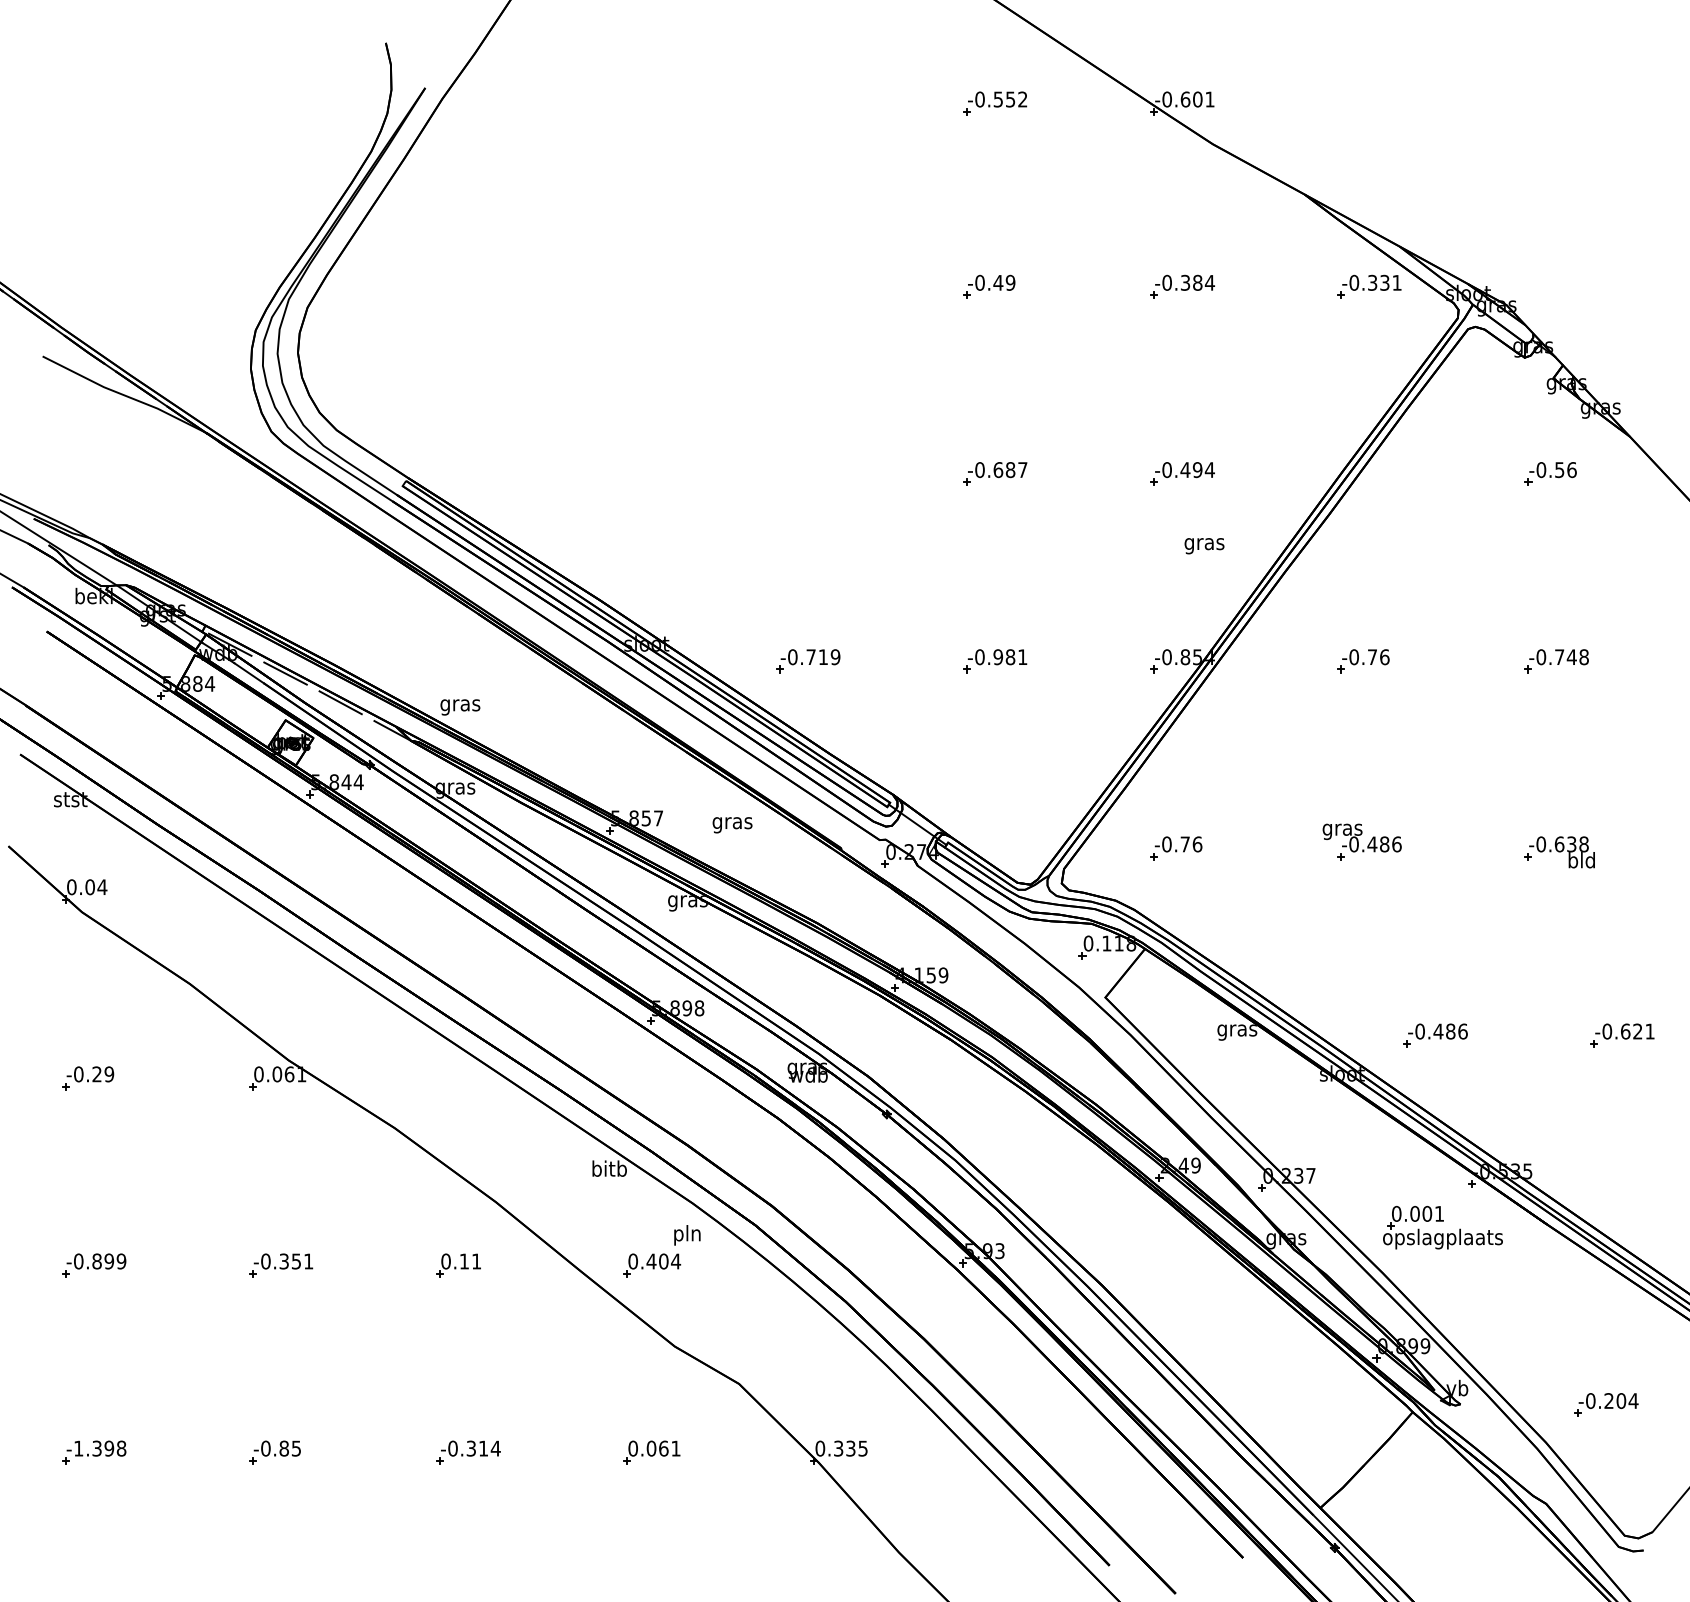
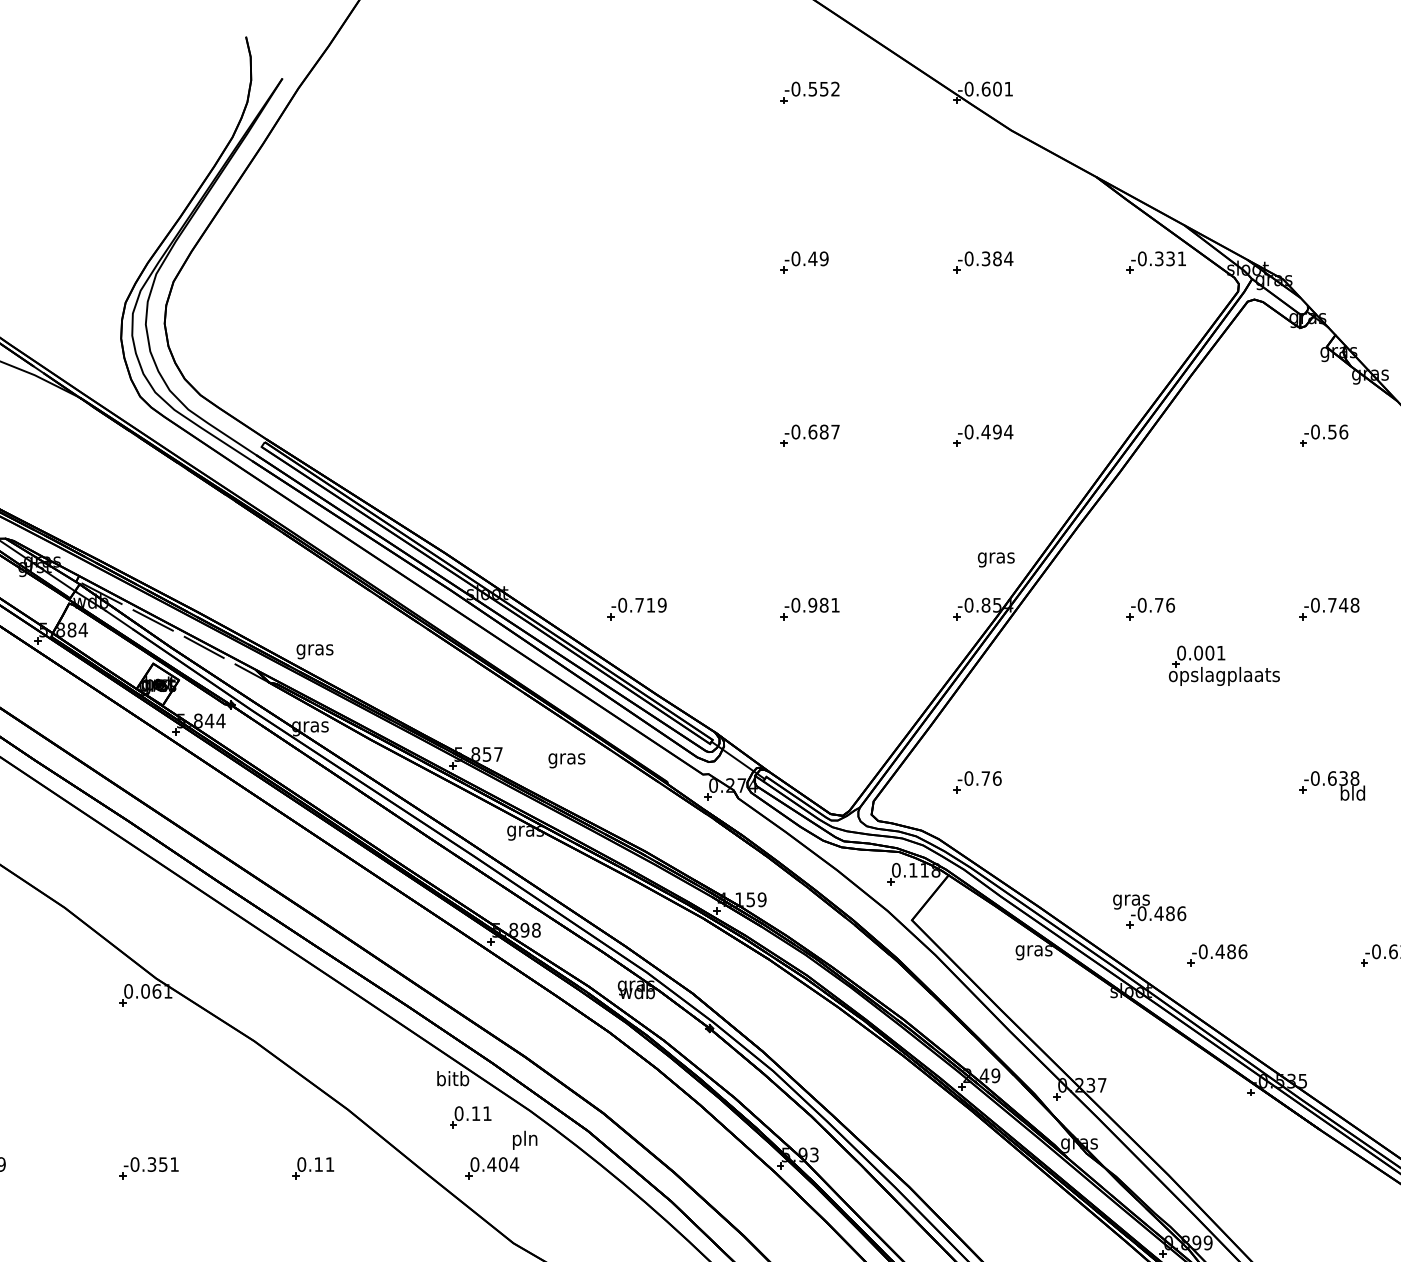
text: (1204, 546) -> (996, 560), moved
part: (1361, 841) -> (1148, 910), moved
part: (628, 1210) -> (470, 1117), added
part: (1442, 1227) -> (1223, 665), moved

